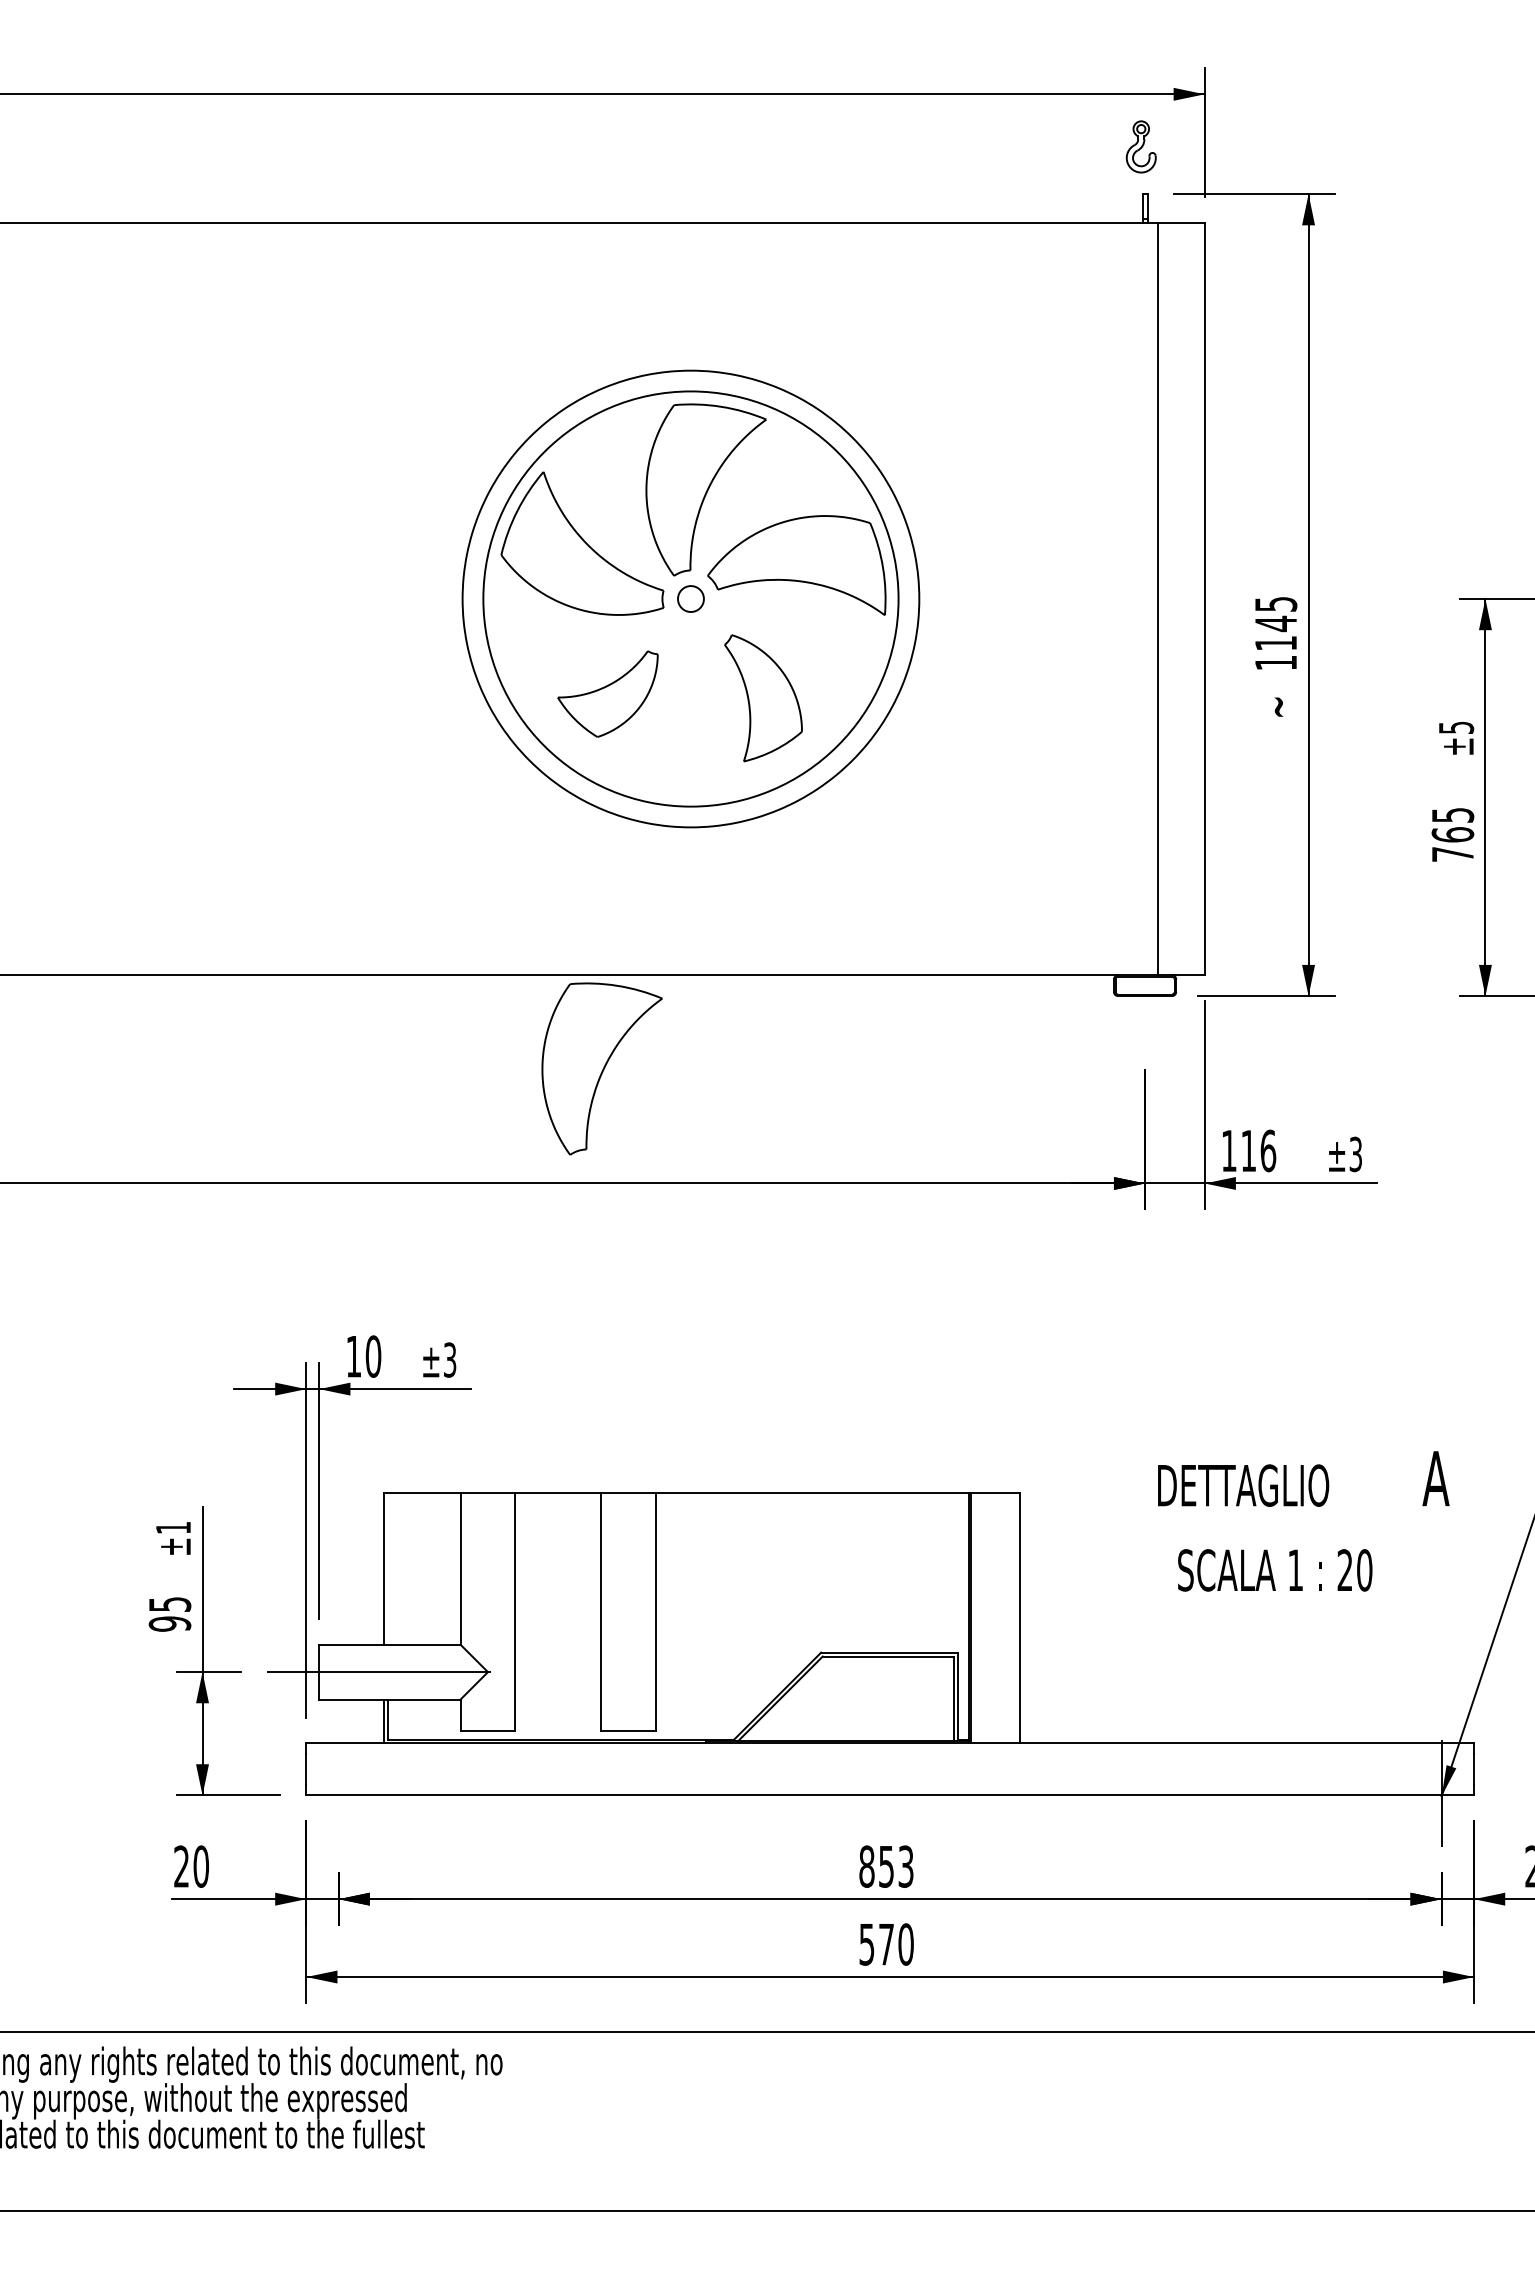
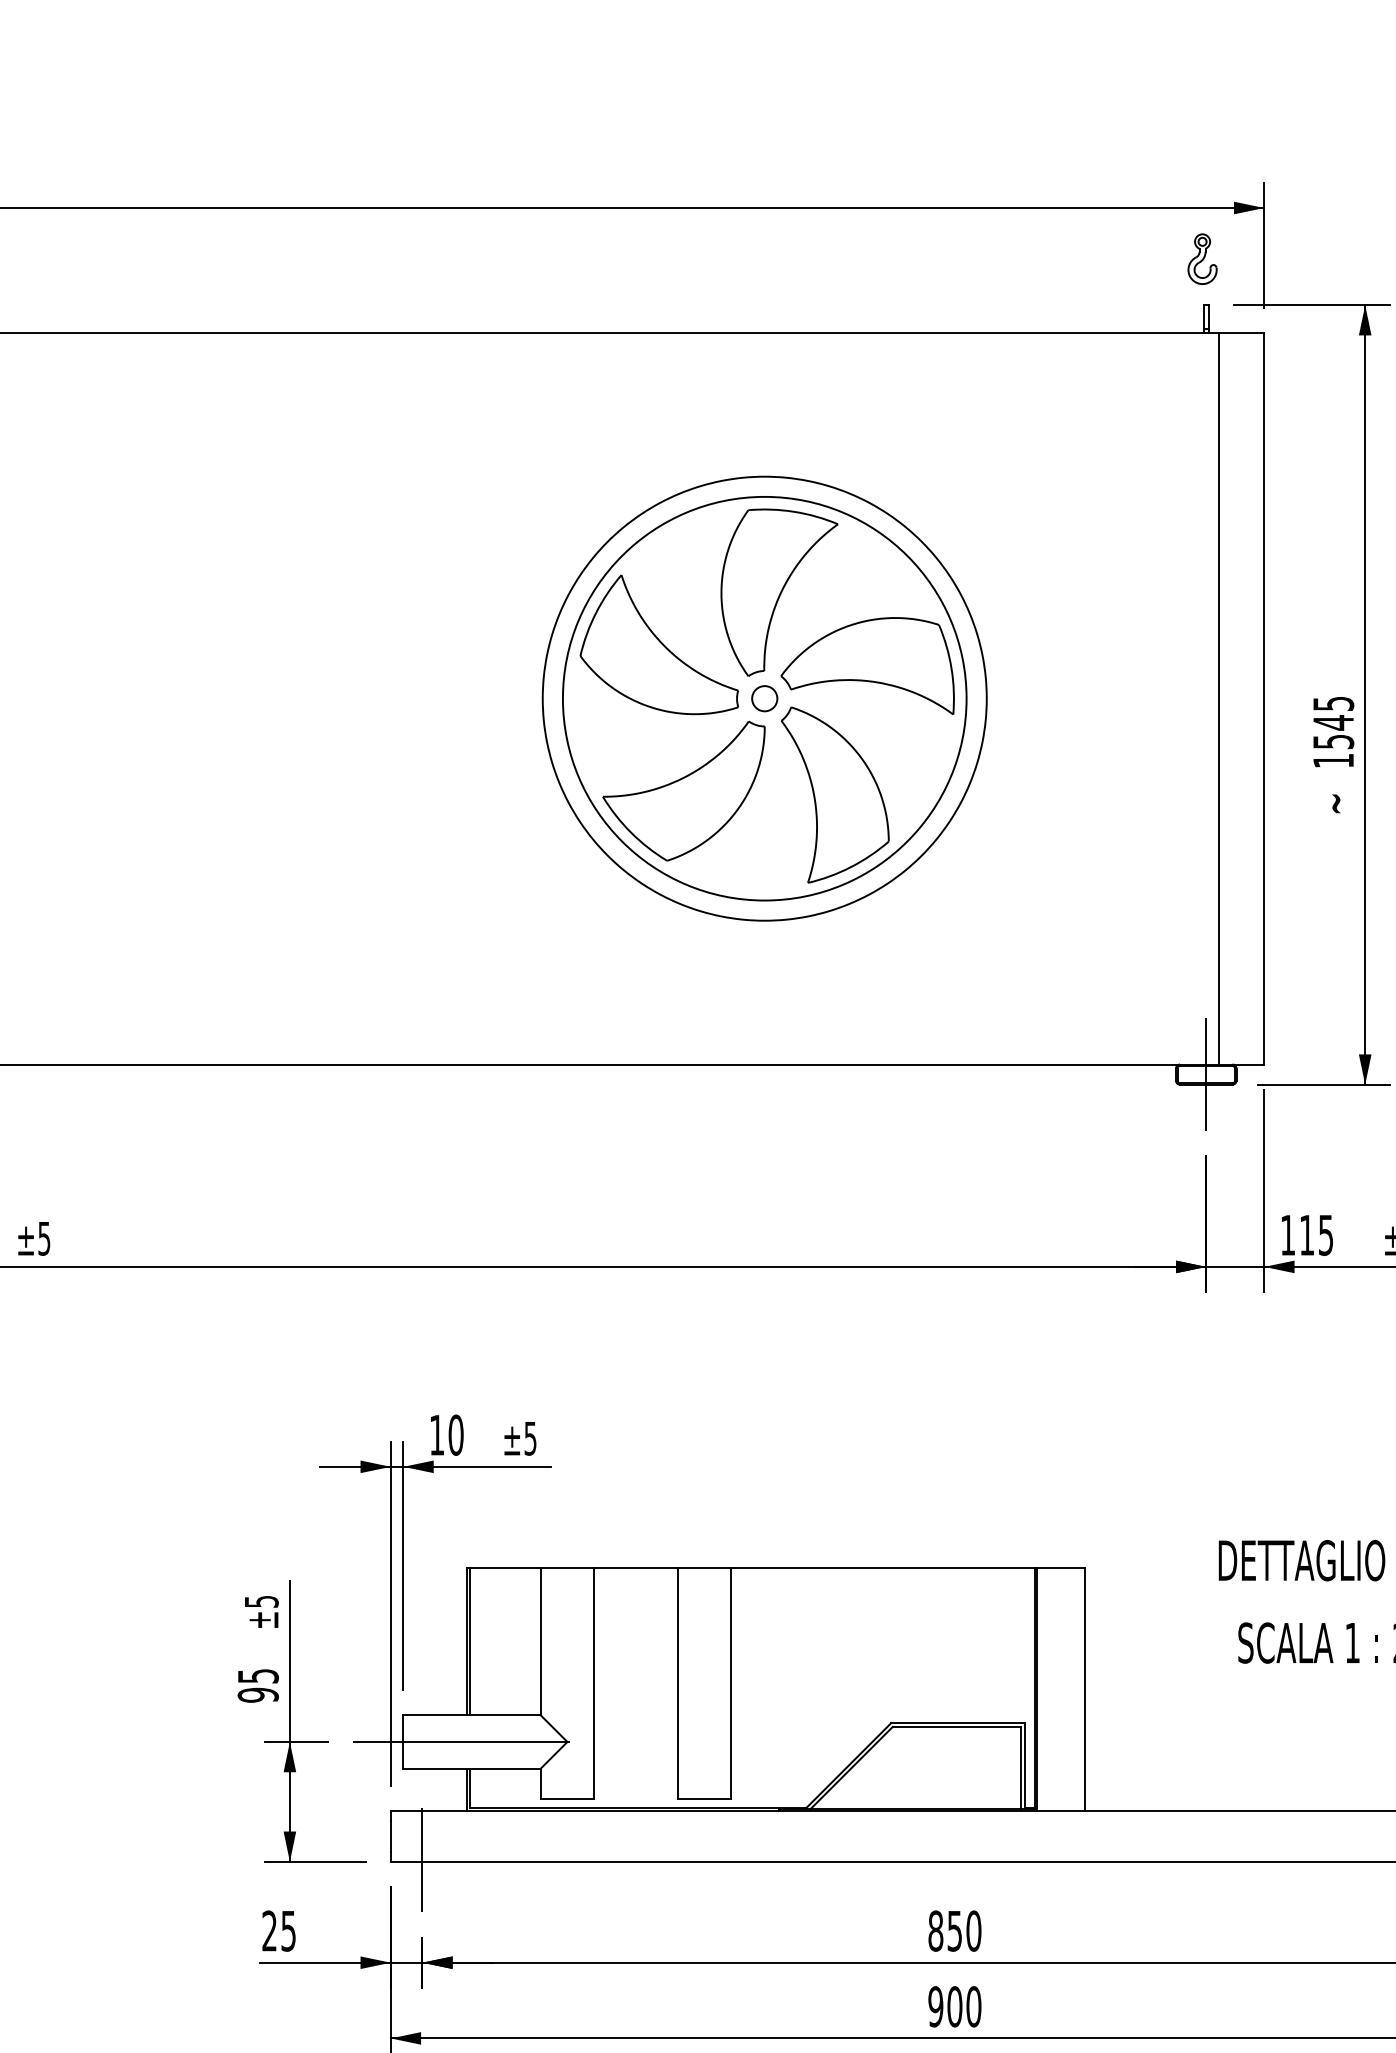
text: (1276, 643) -> (1334, 741), 1145 -> 1545
part: (607, 693) -> (683, 790), size x1.67
part: (763, 698) -> (835, 795), size x1.43
line: (1145, 985) -> (1206, 1074), added
part: (601, 1068) -> (677, 1155), removed
text: (1268, 1150) -> (1326, 1234), 116 -> 115
text: (450, 1359) -> (530, 1438), ±3 -> ±5
text: (173, 1528) -> (261, 1602), ±1 -> ±5
line: (388, 1568) -> (470, 1641), added
line: (338, 1793) -> (422, 1859), added
text: (201, 1866) -> (288, 1930), 20 -> 25
text: (905, 1866) -> (973, 1930), 853 -> 850
text: (876, 1944) -> (945, 2006), 570 -> 900

